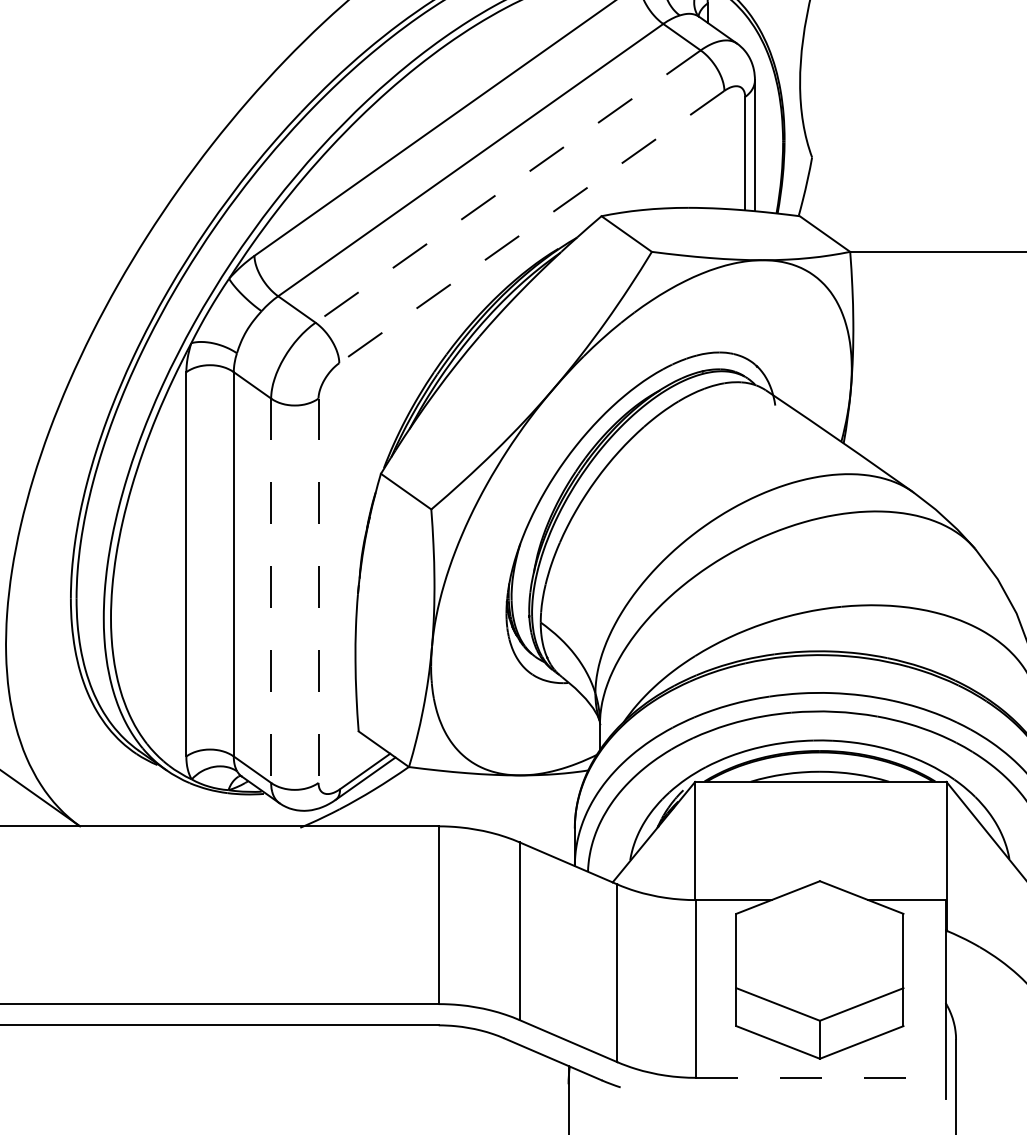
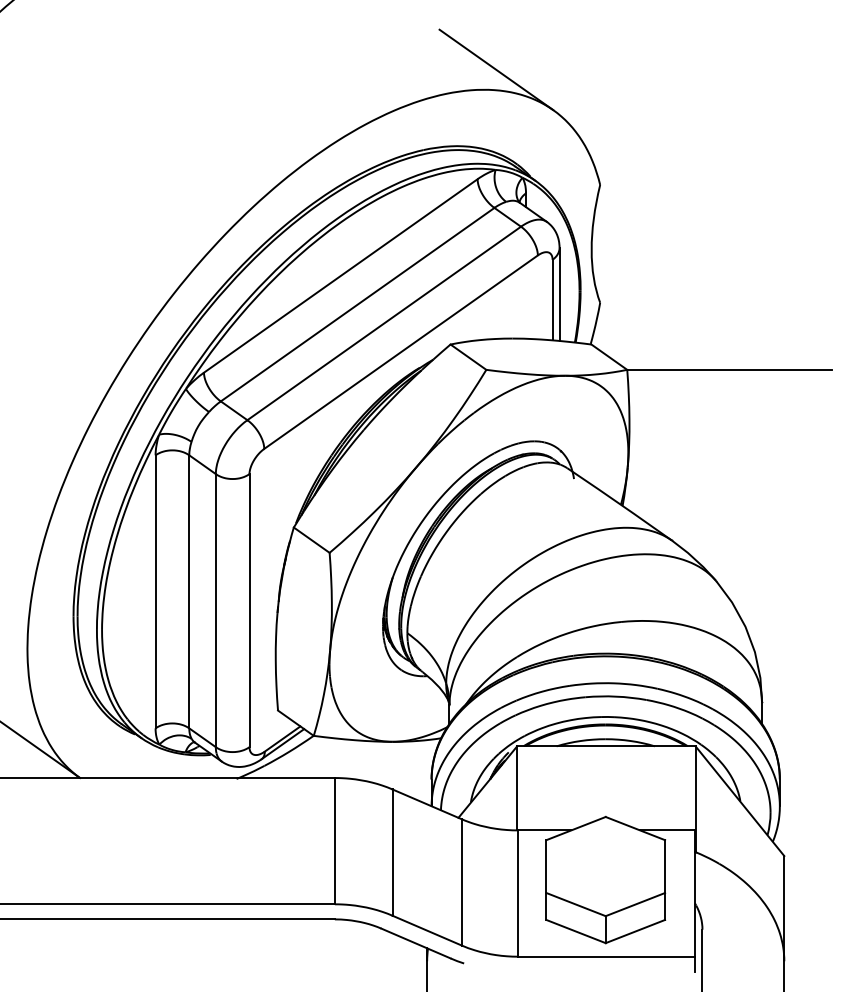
line: (508, 186) -> (384, 323), dashed -> solid
line: (532, 227) -> (401, 352), dashed -> solid
line: (270, 590) -> (215, 610), dashed -> solid
line: (318, 590) -> (249, 610), dashed -> solid
line: (821, 1077) -> (606, 956), dashed -> solid

